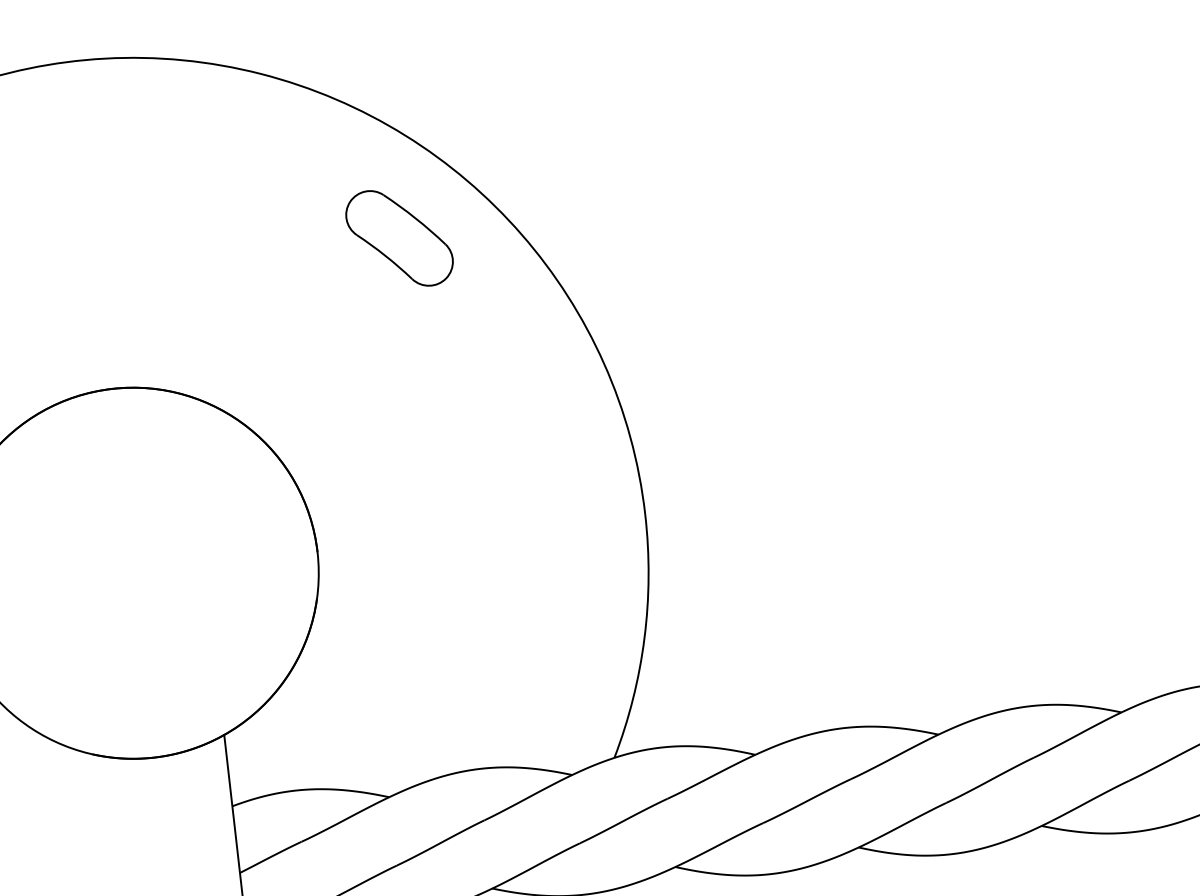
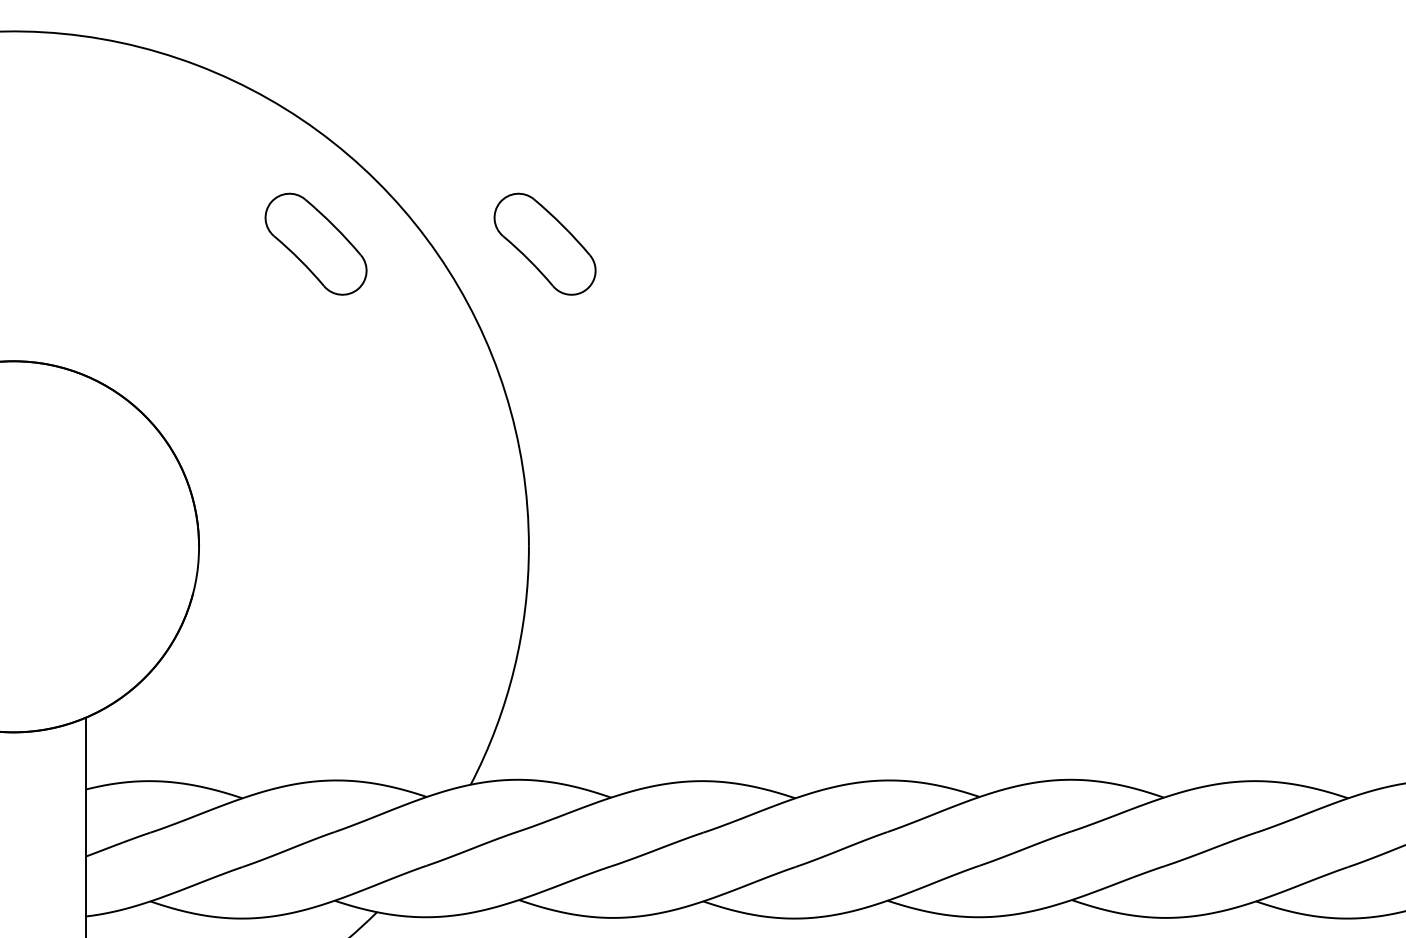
part: (626, 211) -> (544, 243), added

